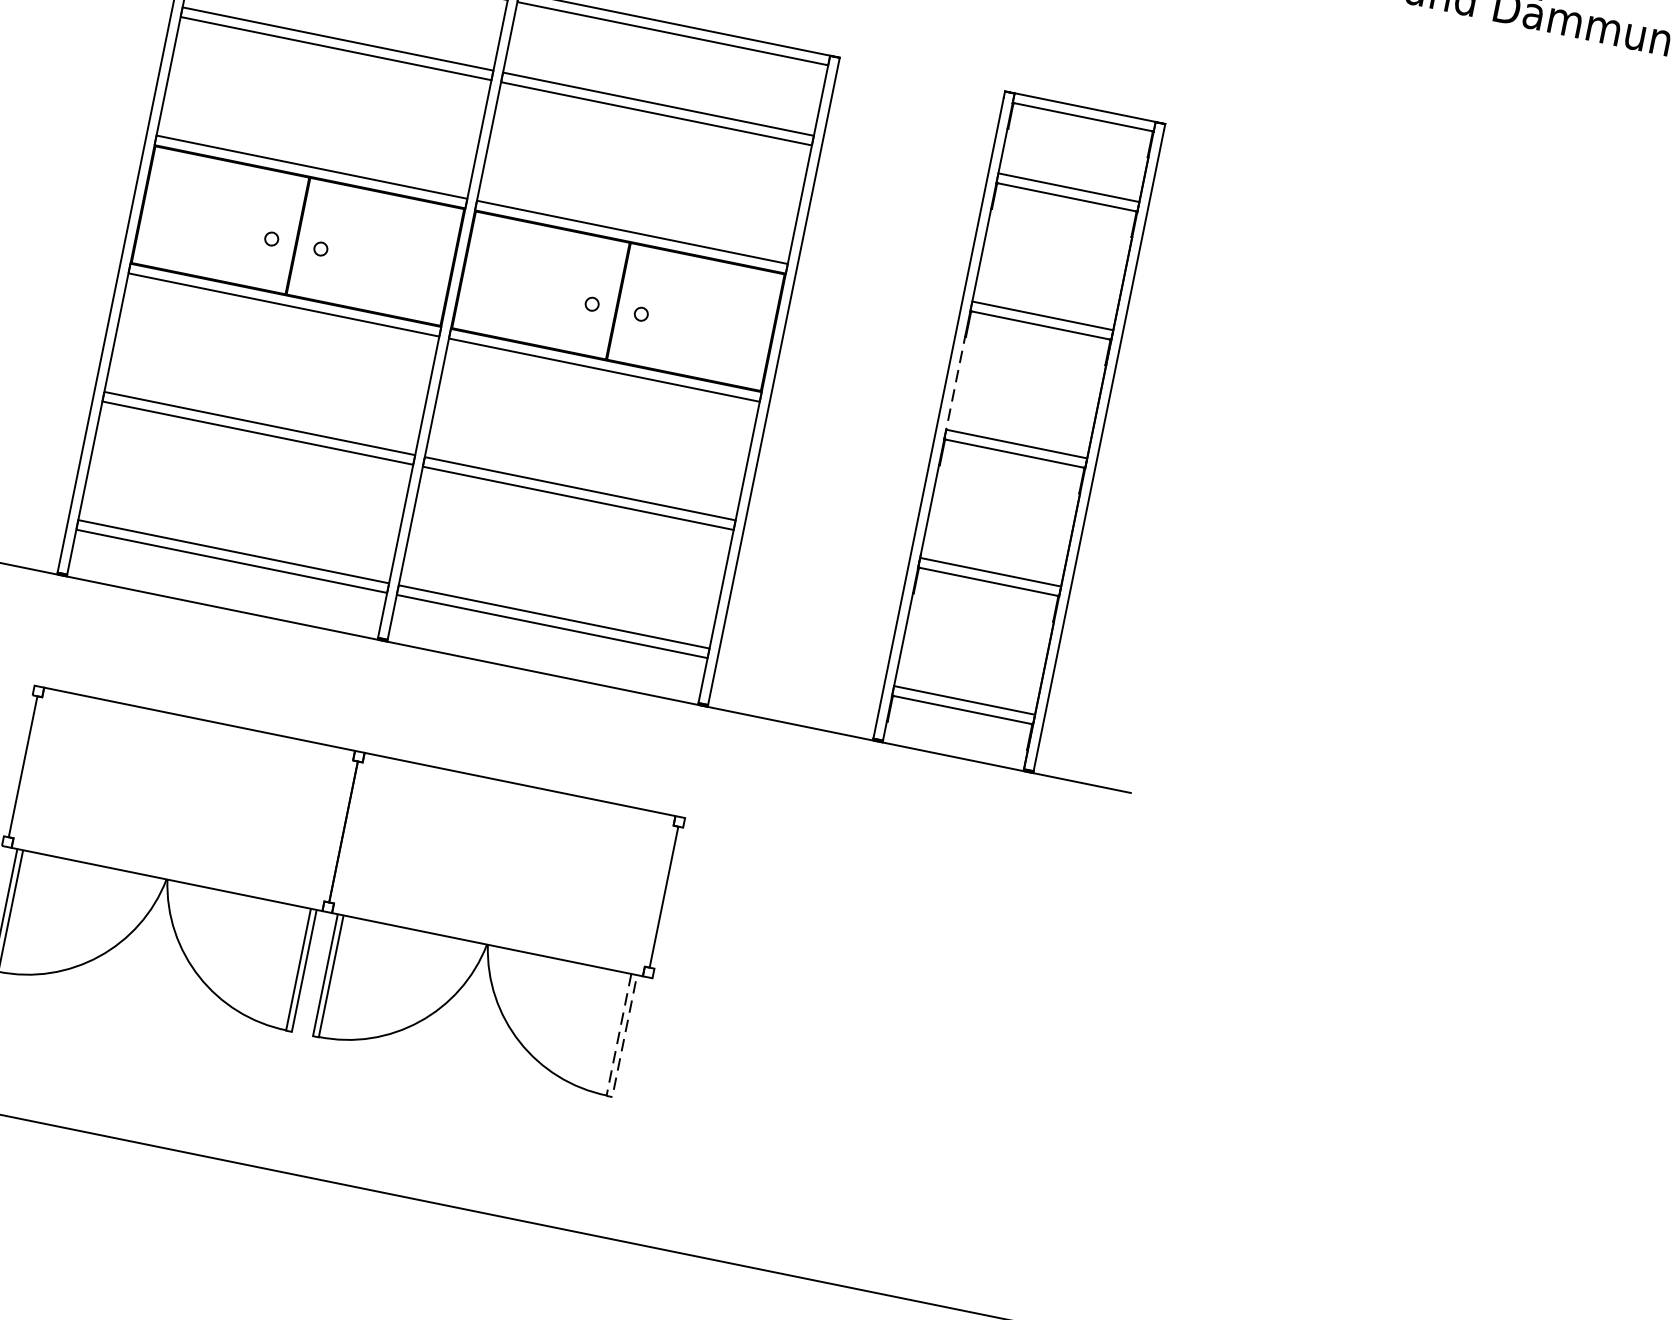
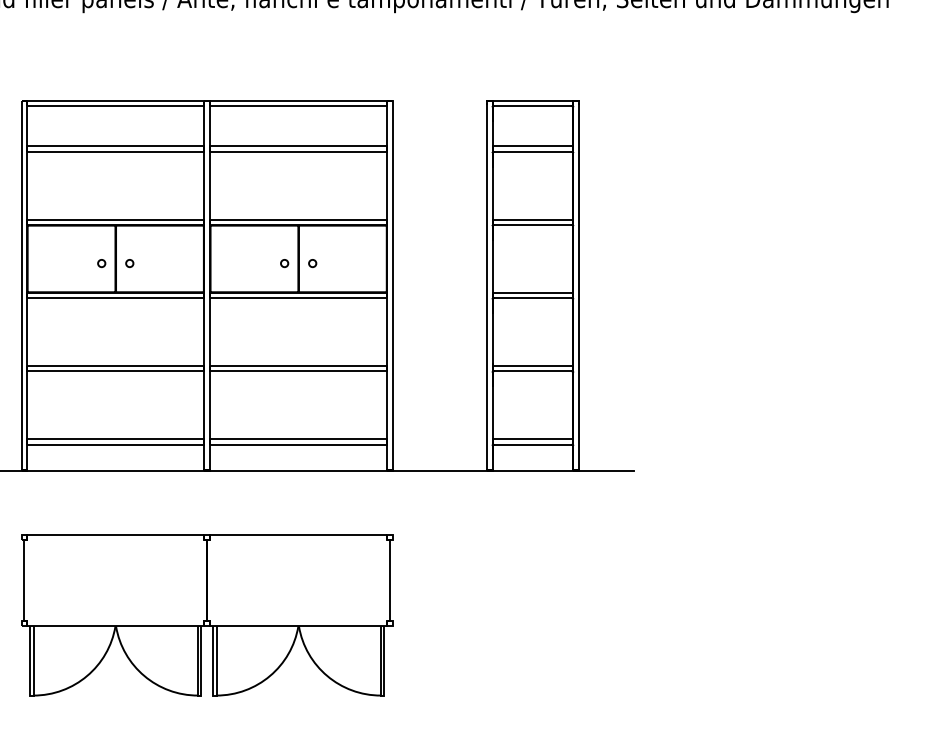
line: (954, 387) -> (492, 268), dashed -> solid
line: (609, 1095) -> (382, 695), dashed -> solid

